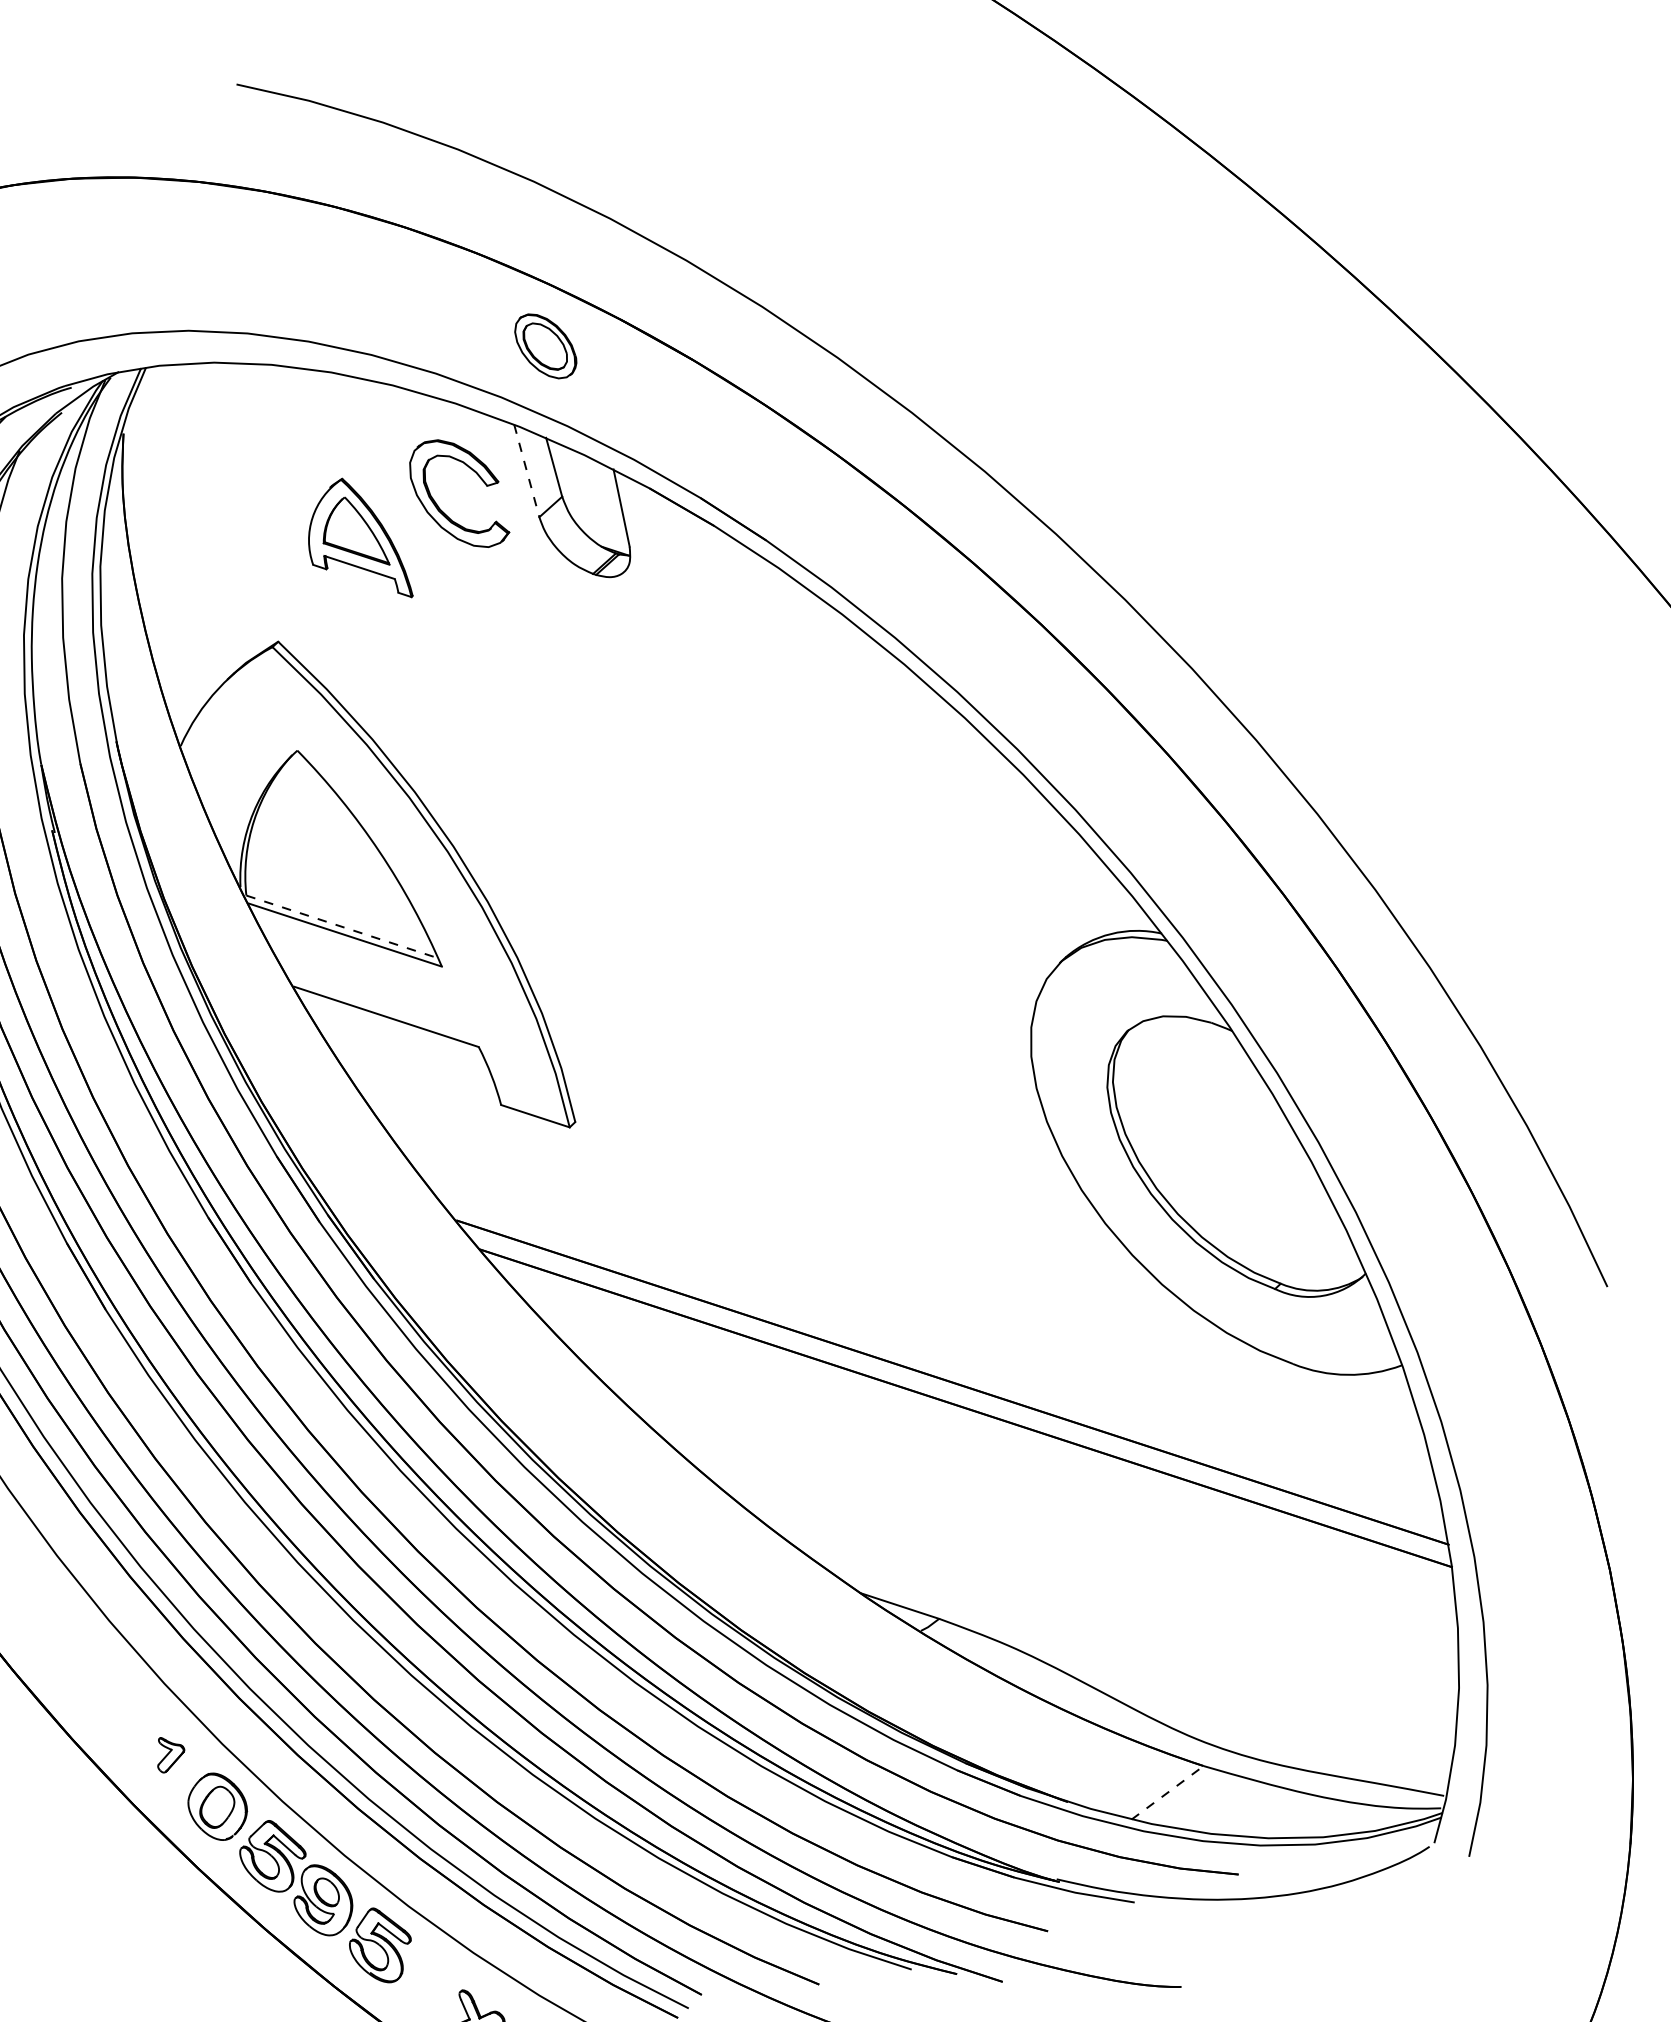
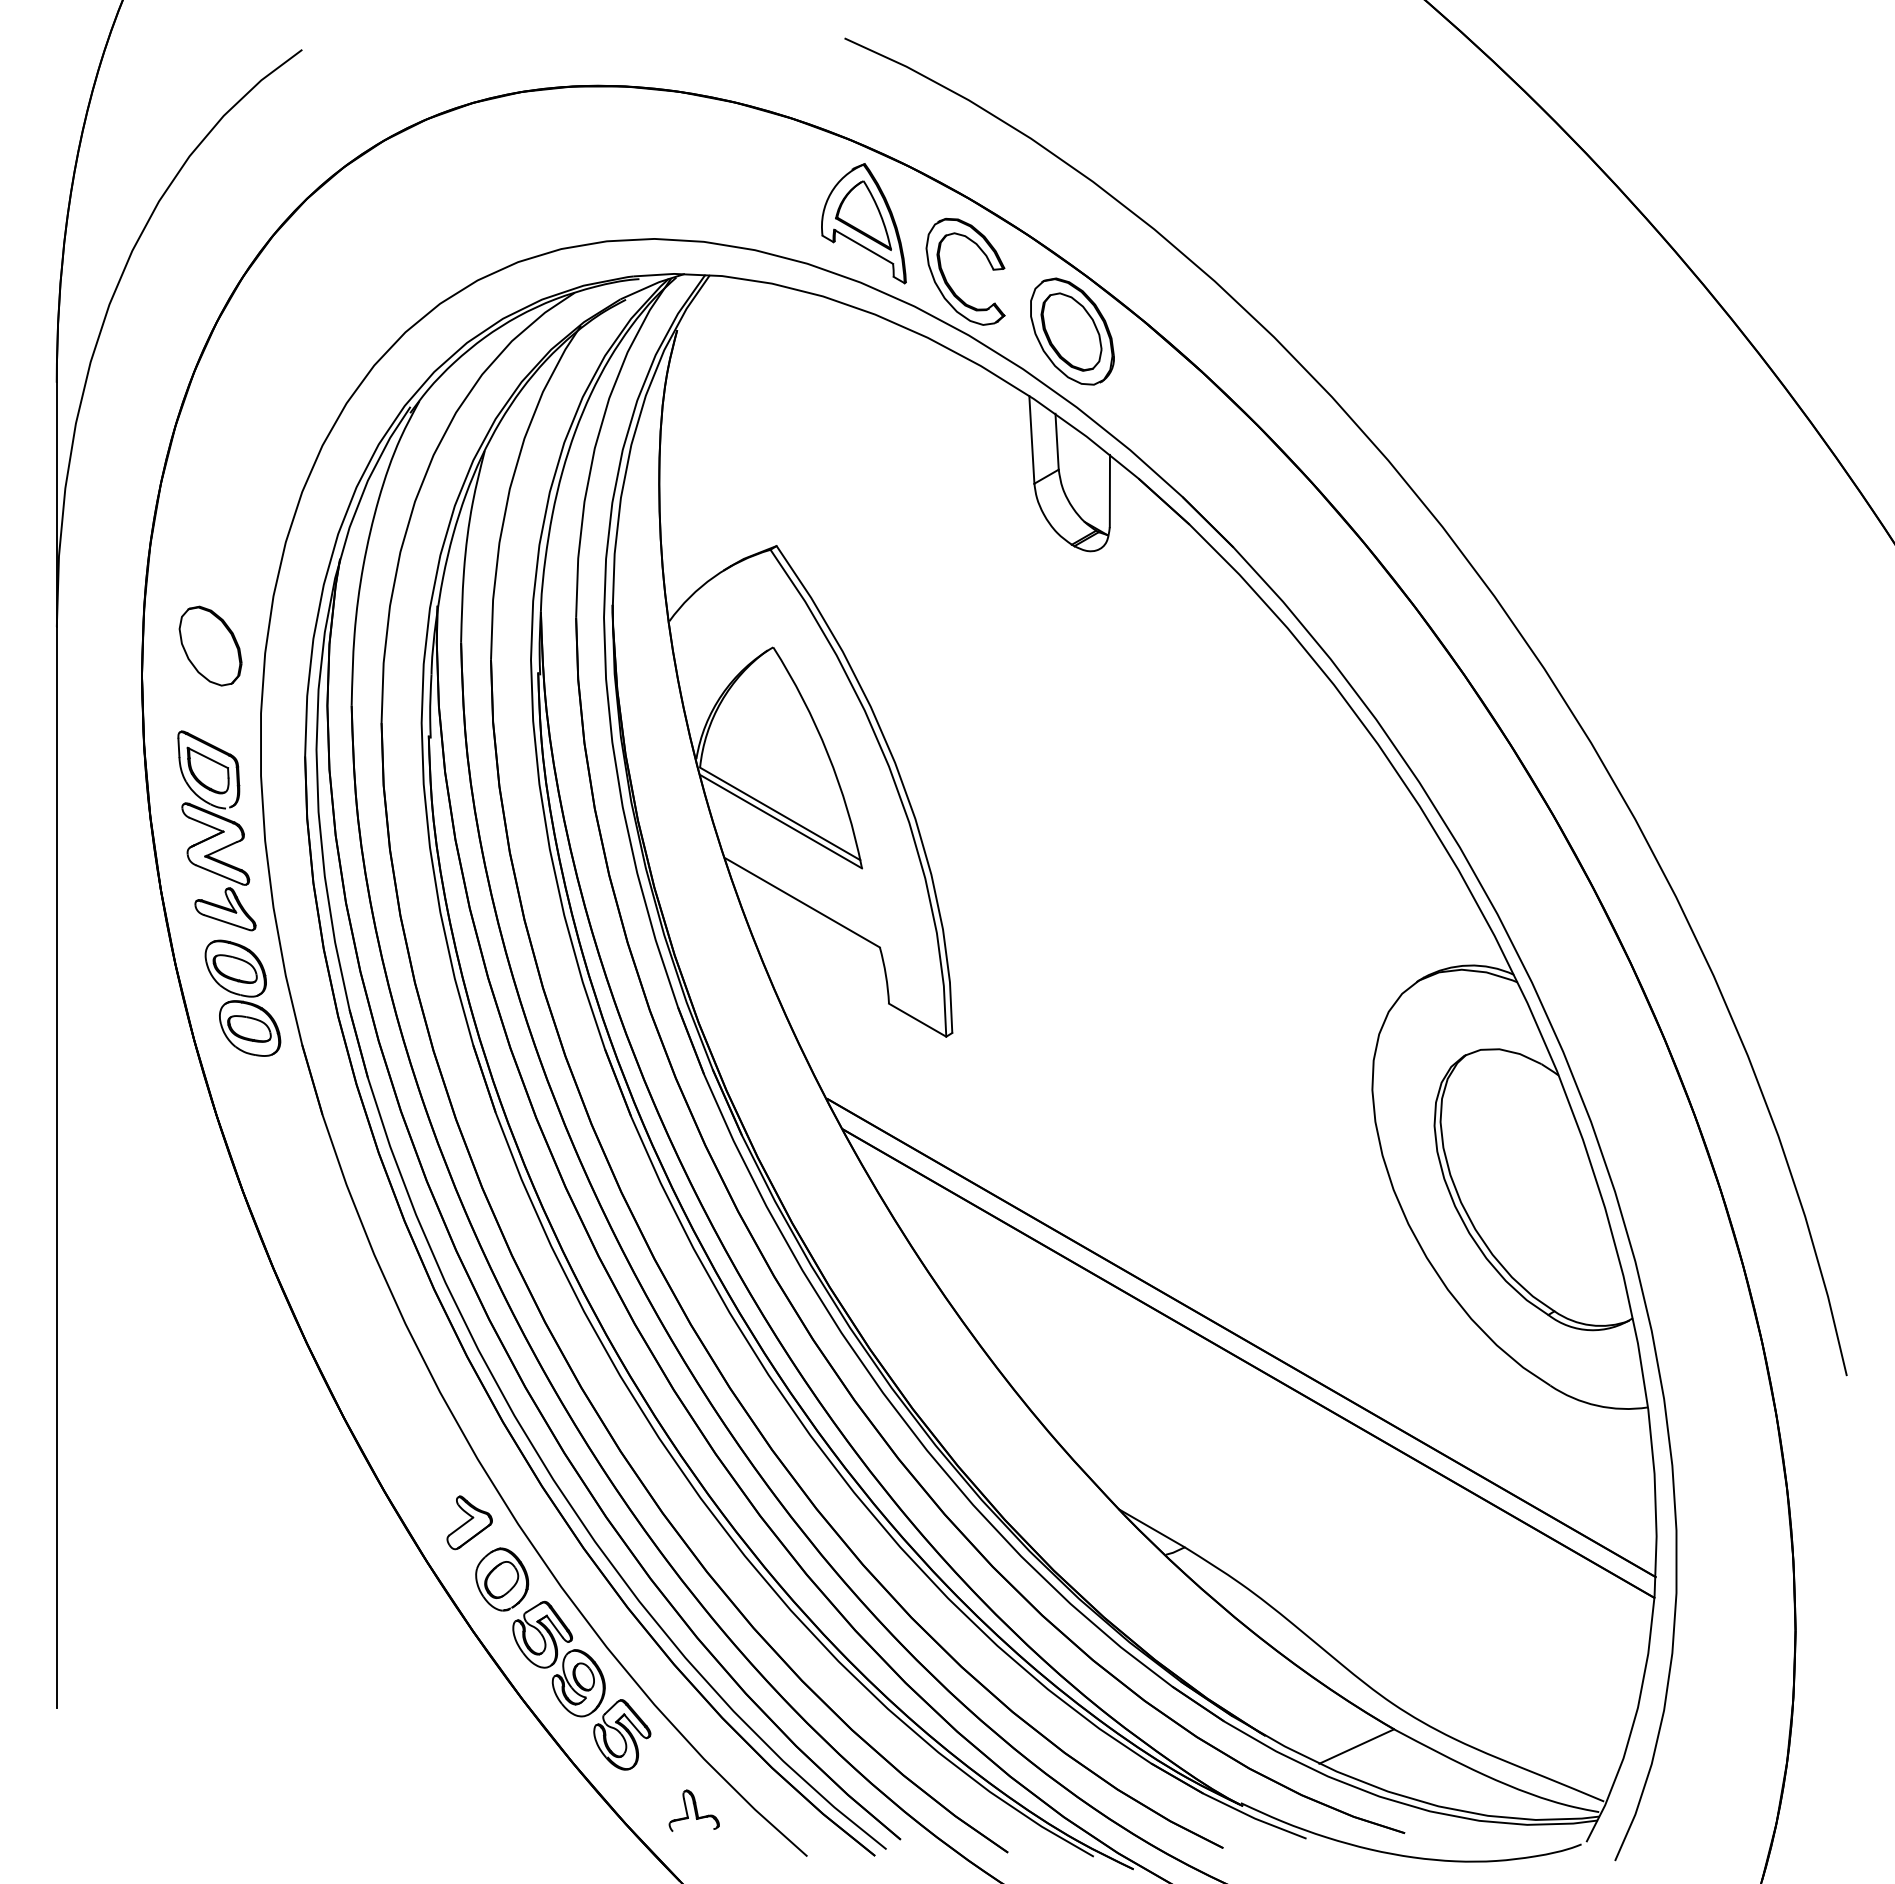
part: (545, 346) -> (1072, 331), size x1.67
line: (526, 470) -> (1031, 439), dashed -> solid
part: (438, 505) -> (946, 278), moved
part: (354, 542) -> (863, 223), moved
line: (342, 926) -> (780, 813), dashed -> solid
part: (170, 1753) -> (469, 1522), size x1.67
line: (1168, 1792) -> (1357, 1746), dashed -> solid

